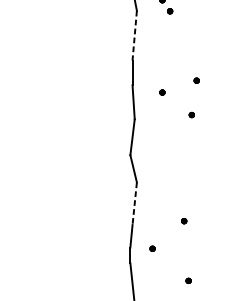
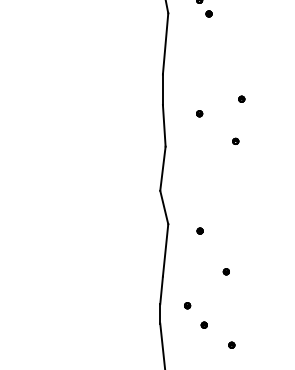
line: (134, 35) -> (165, 43), dashed -> solid
part: (162, 187) -> (199, 230), added
line: (134, 203) -> (165, 250), dashed -> solid
part: (165, 264) -> (203, 324), added

